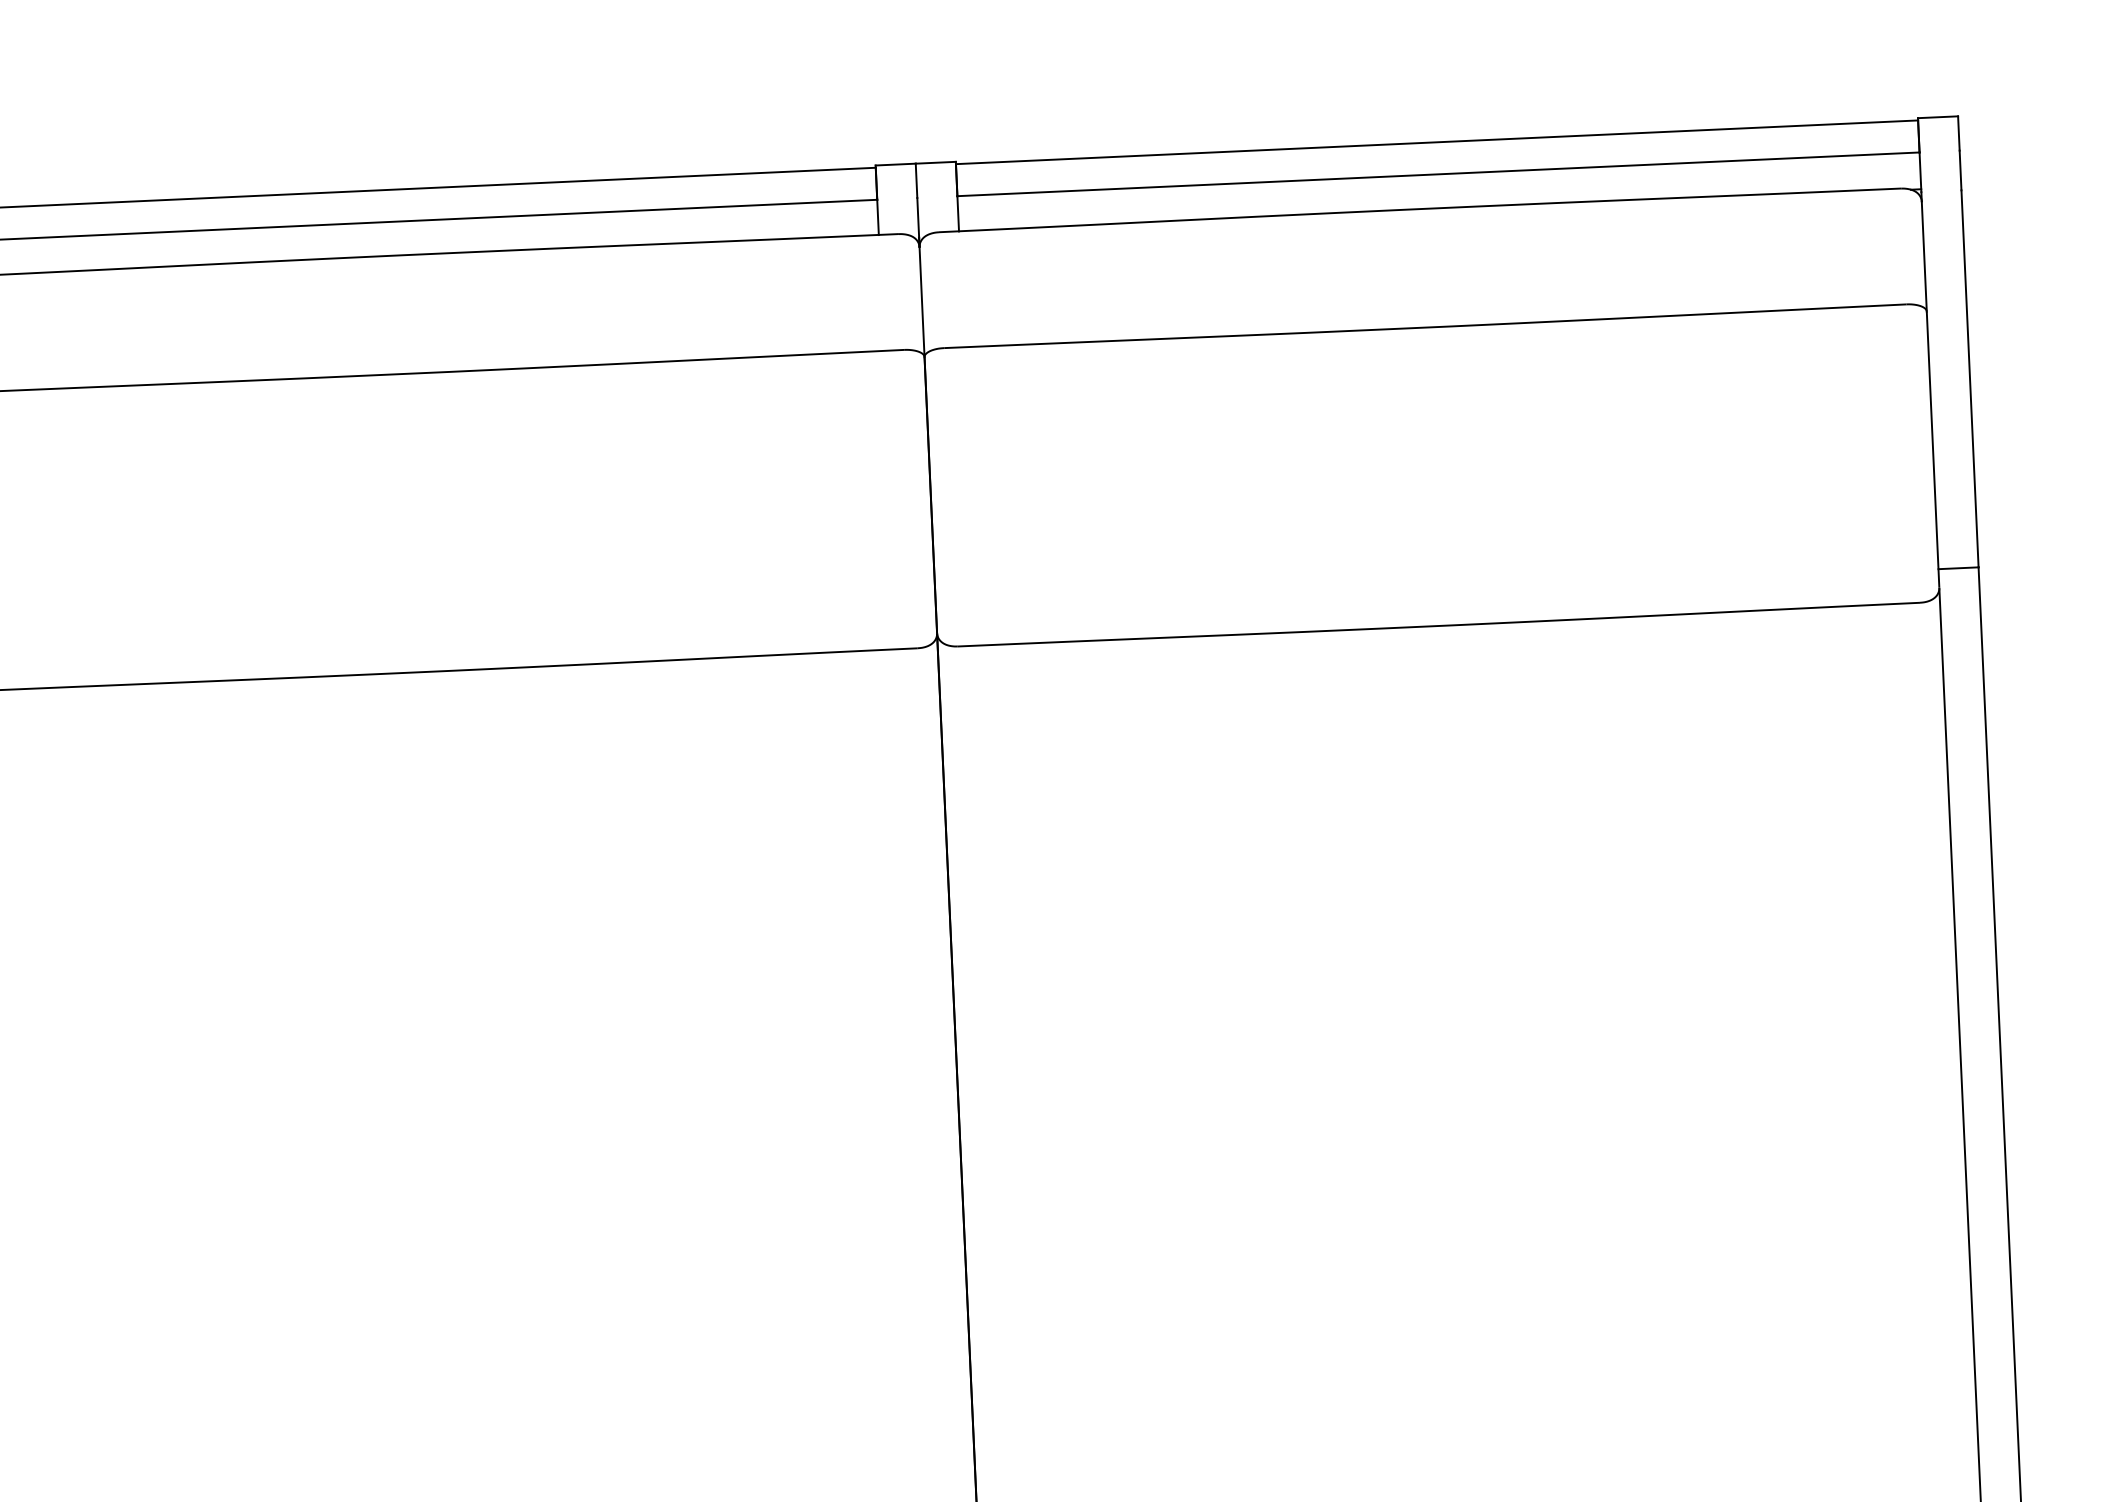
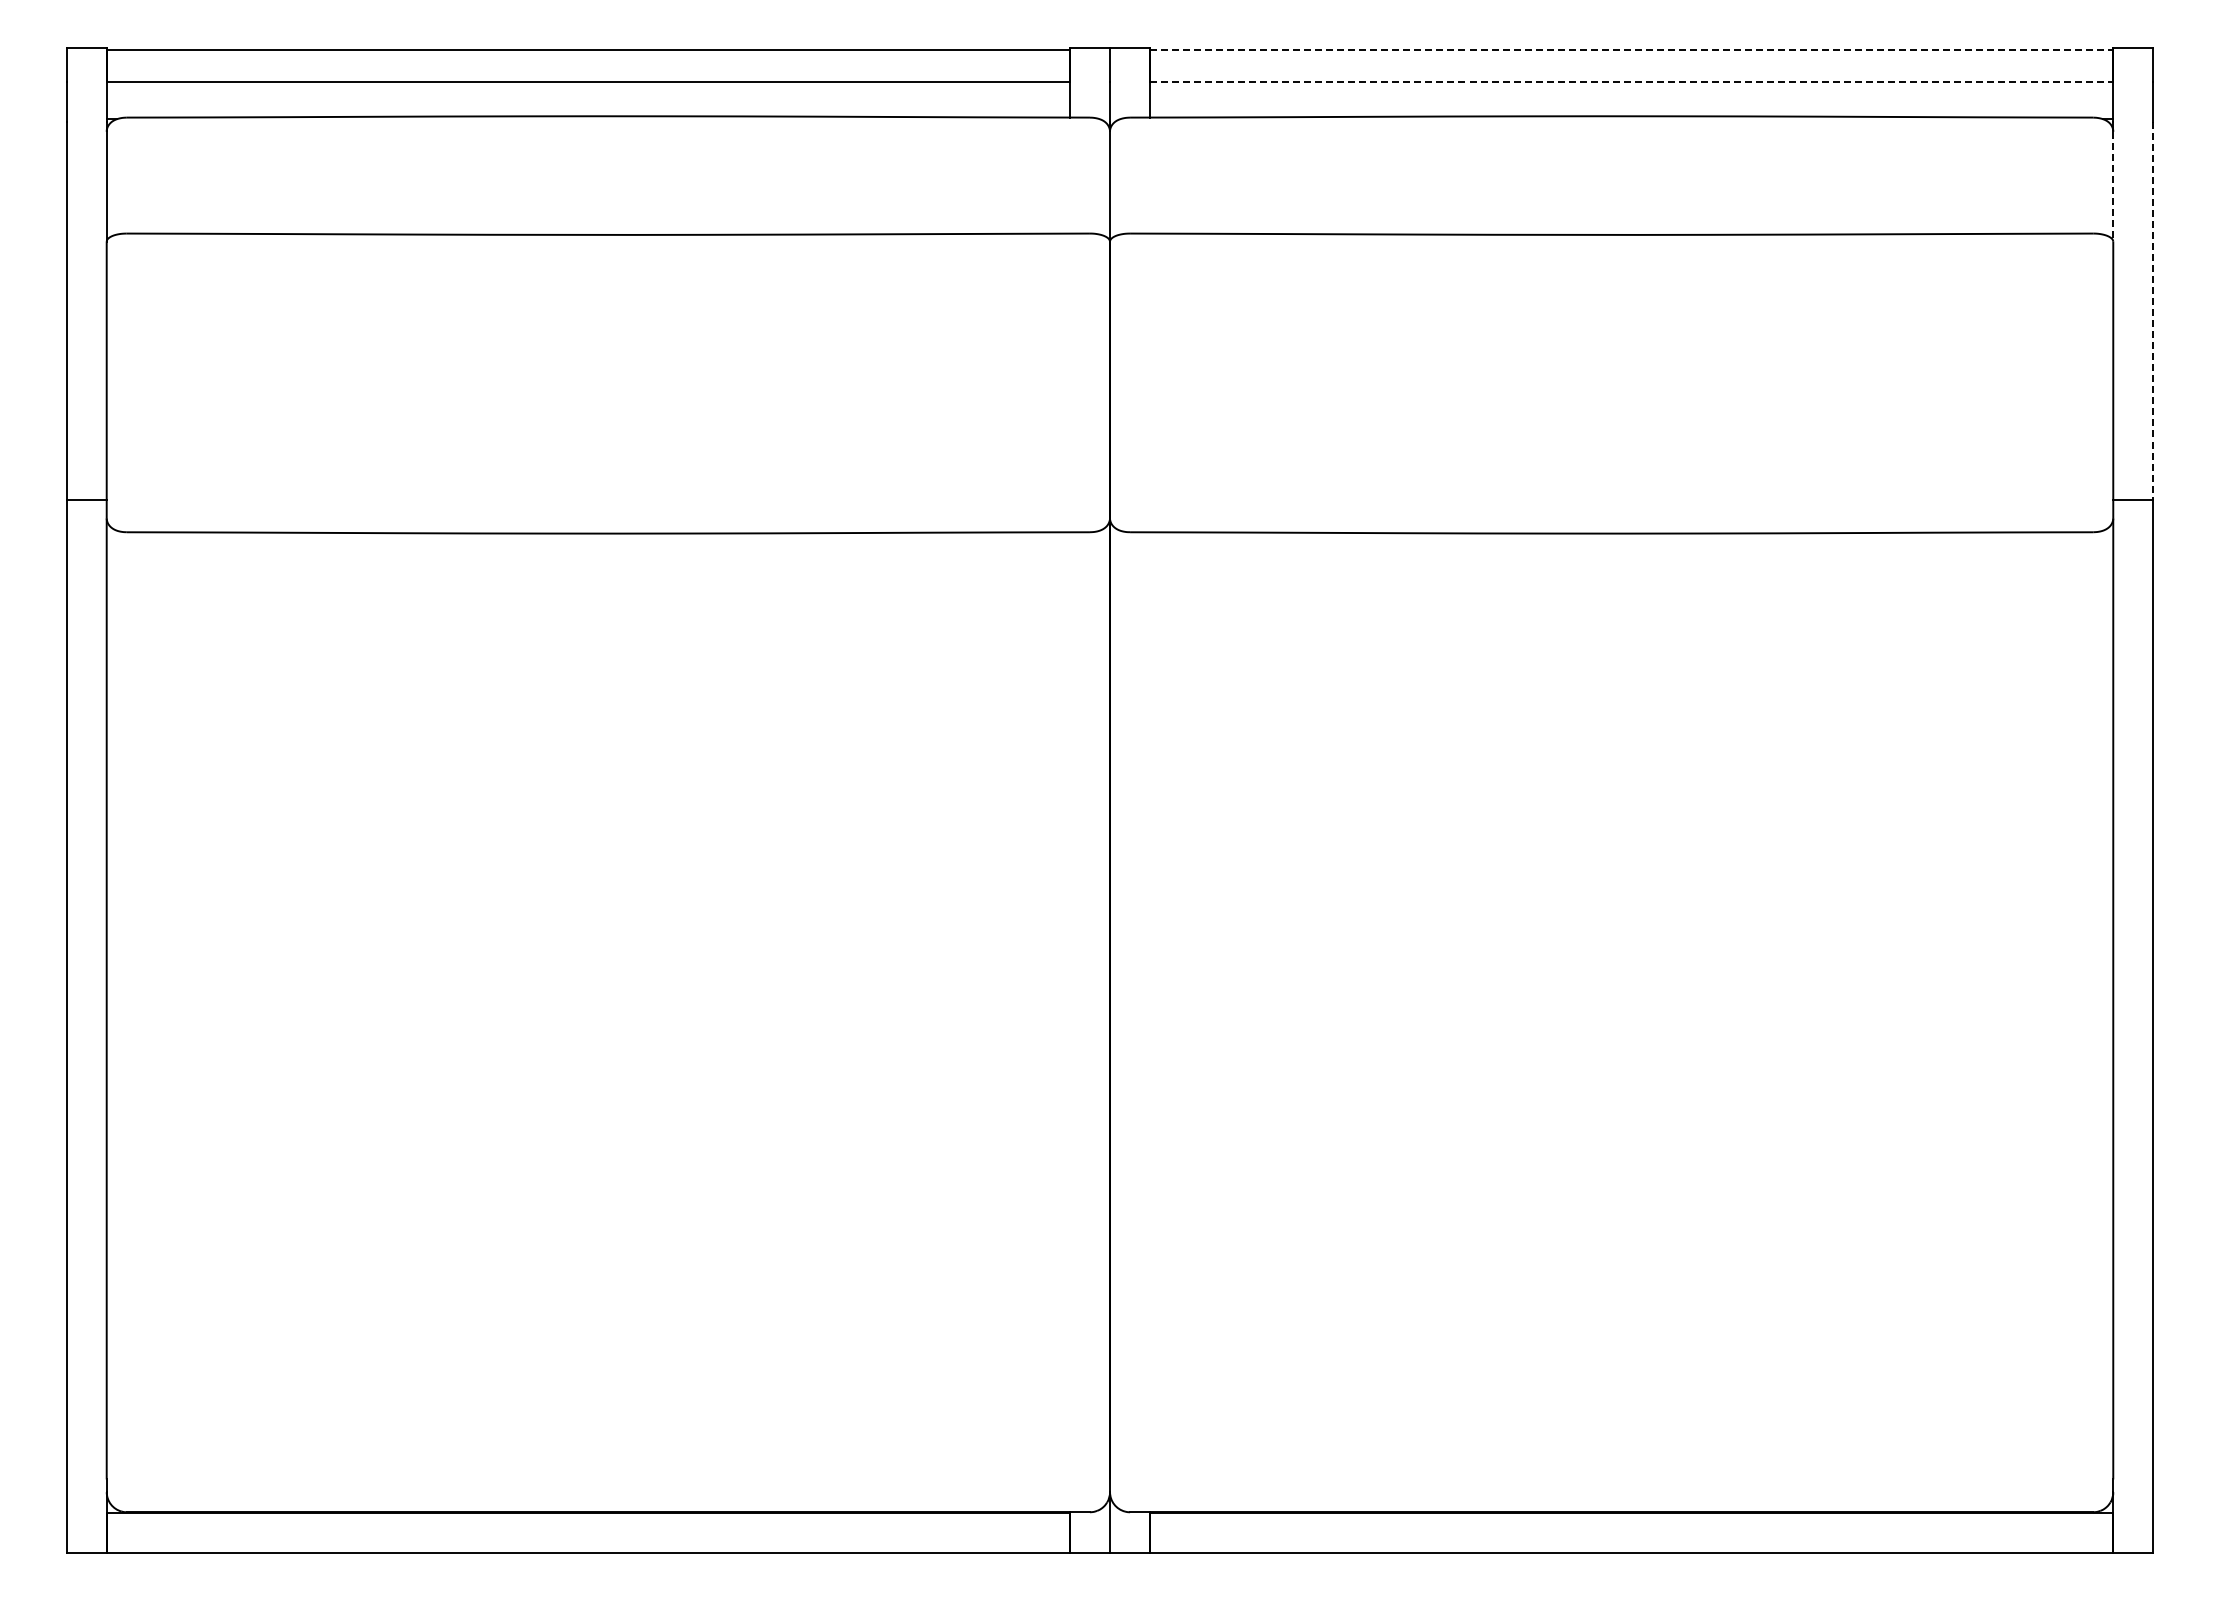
line: (1436, 142) -> (1631, 50), solid -> dashed
line: (1438, 174) -> (1631, 82), solid -> dashed
line: (1924, 256) -> (2113, 186), solid -> dashed
line: (1970, 378) -> (2153, 310), solid -> dashed

